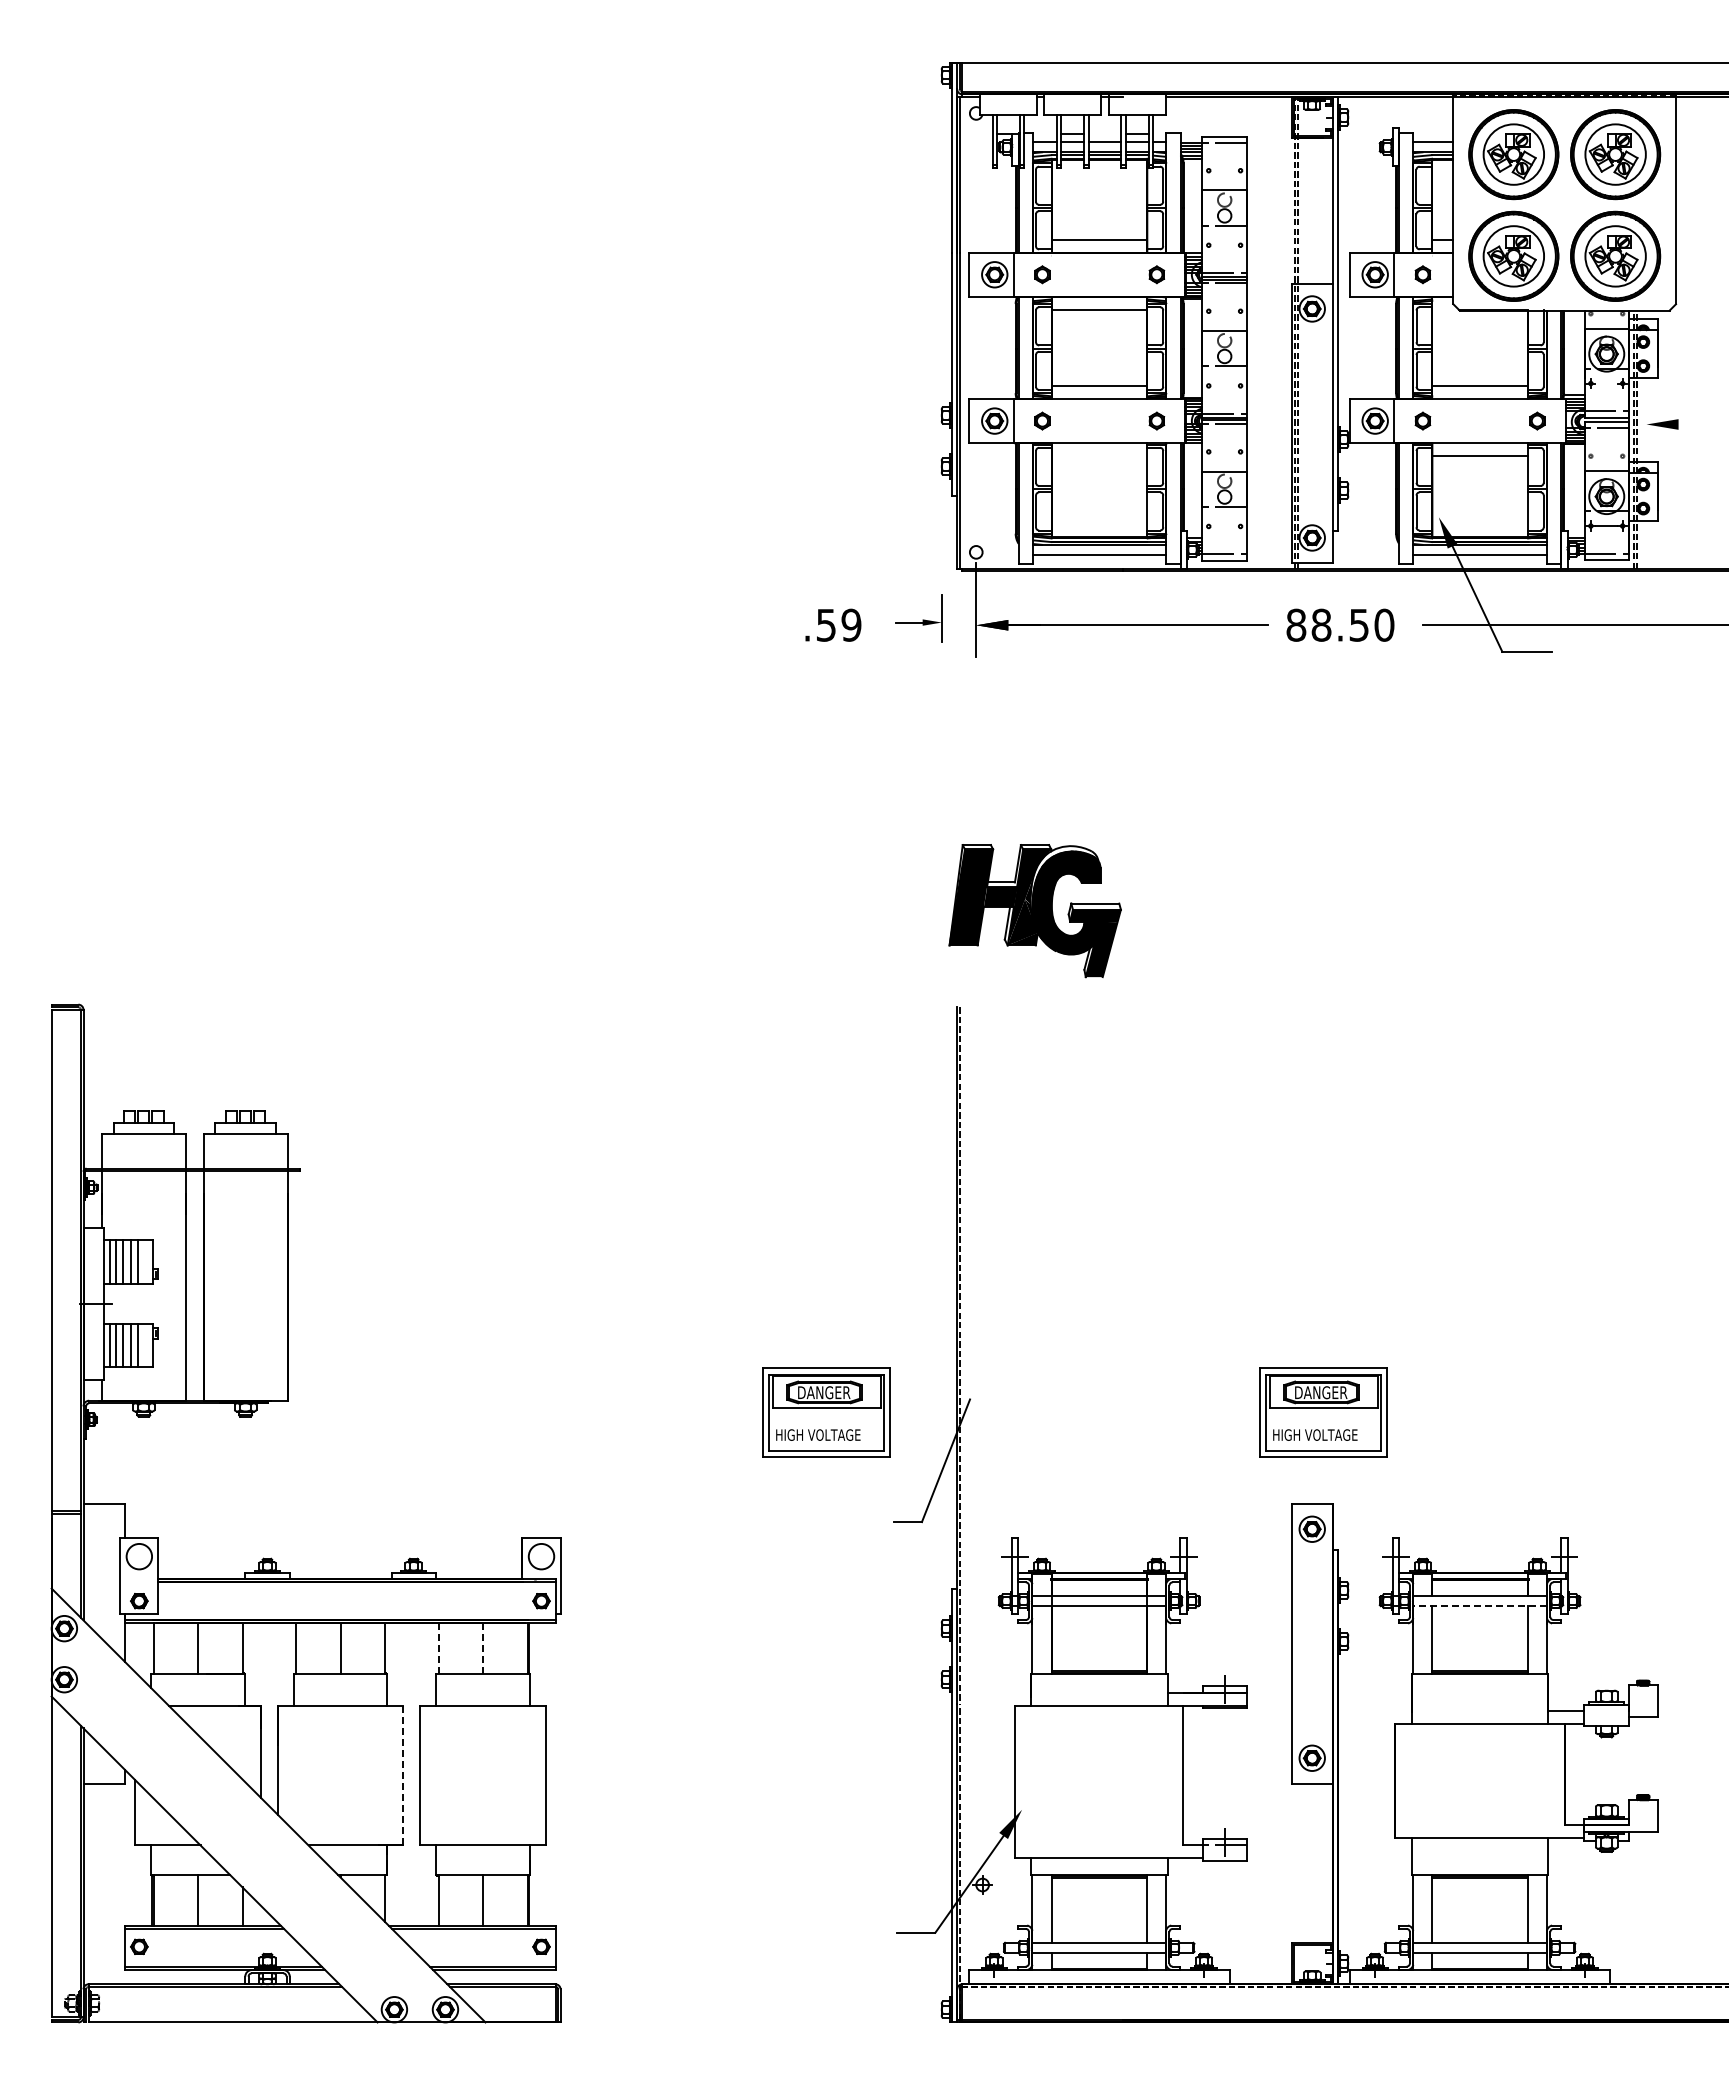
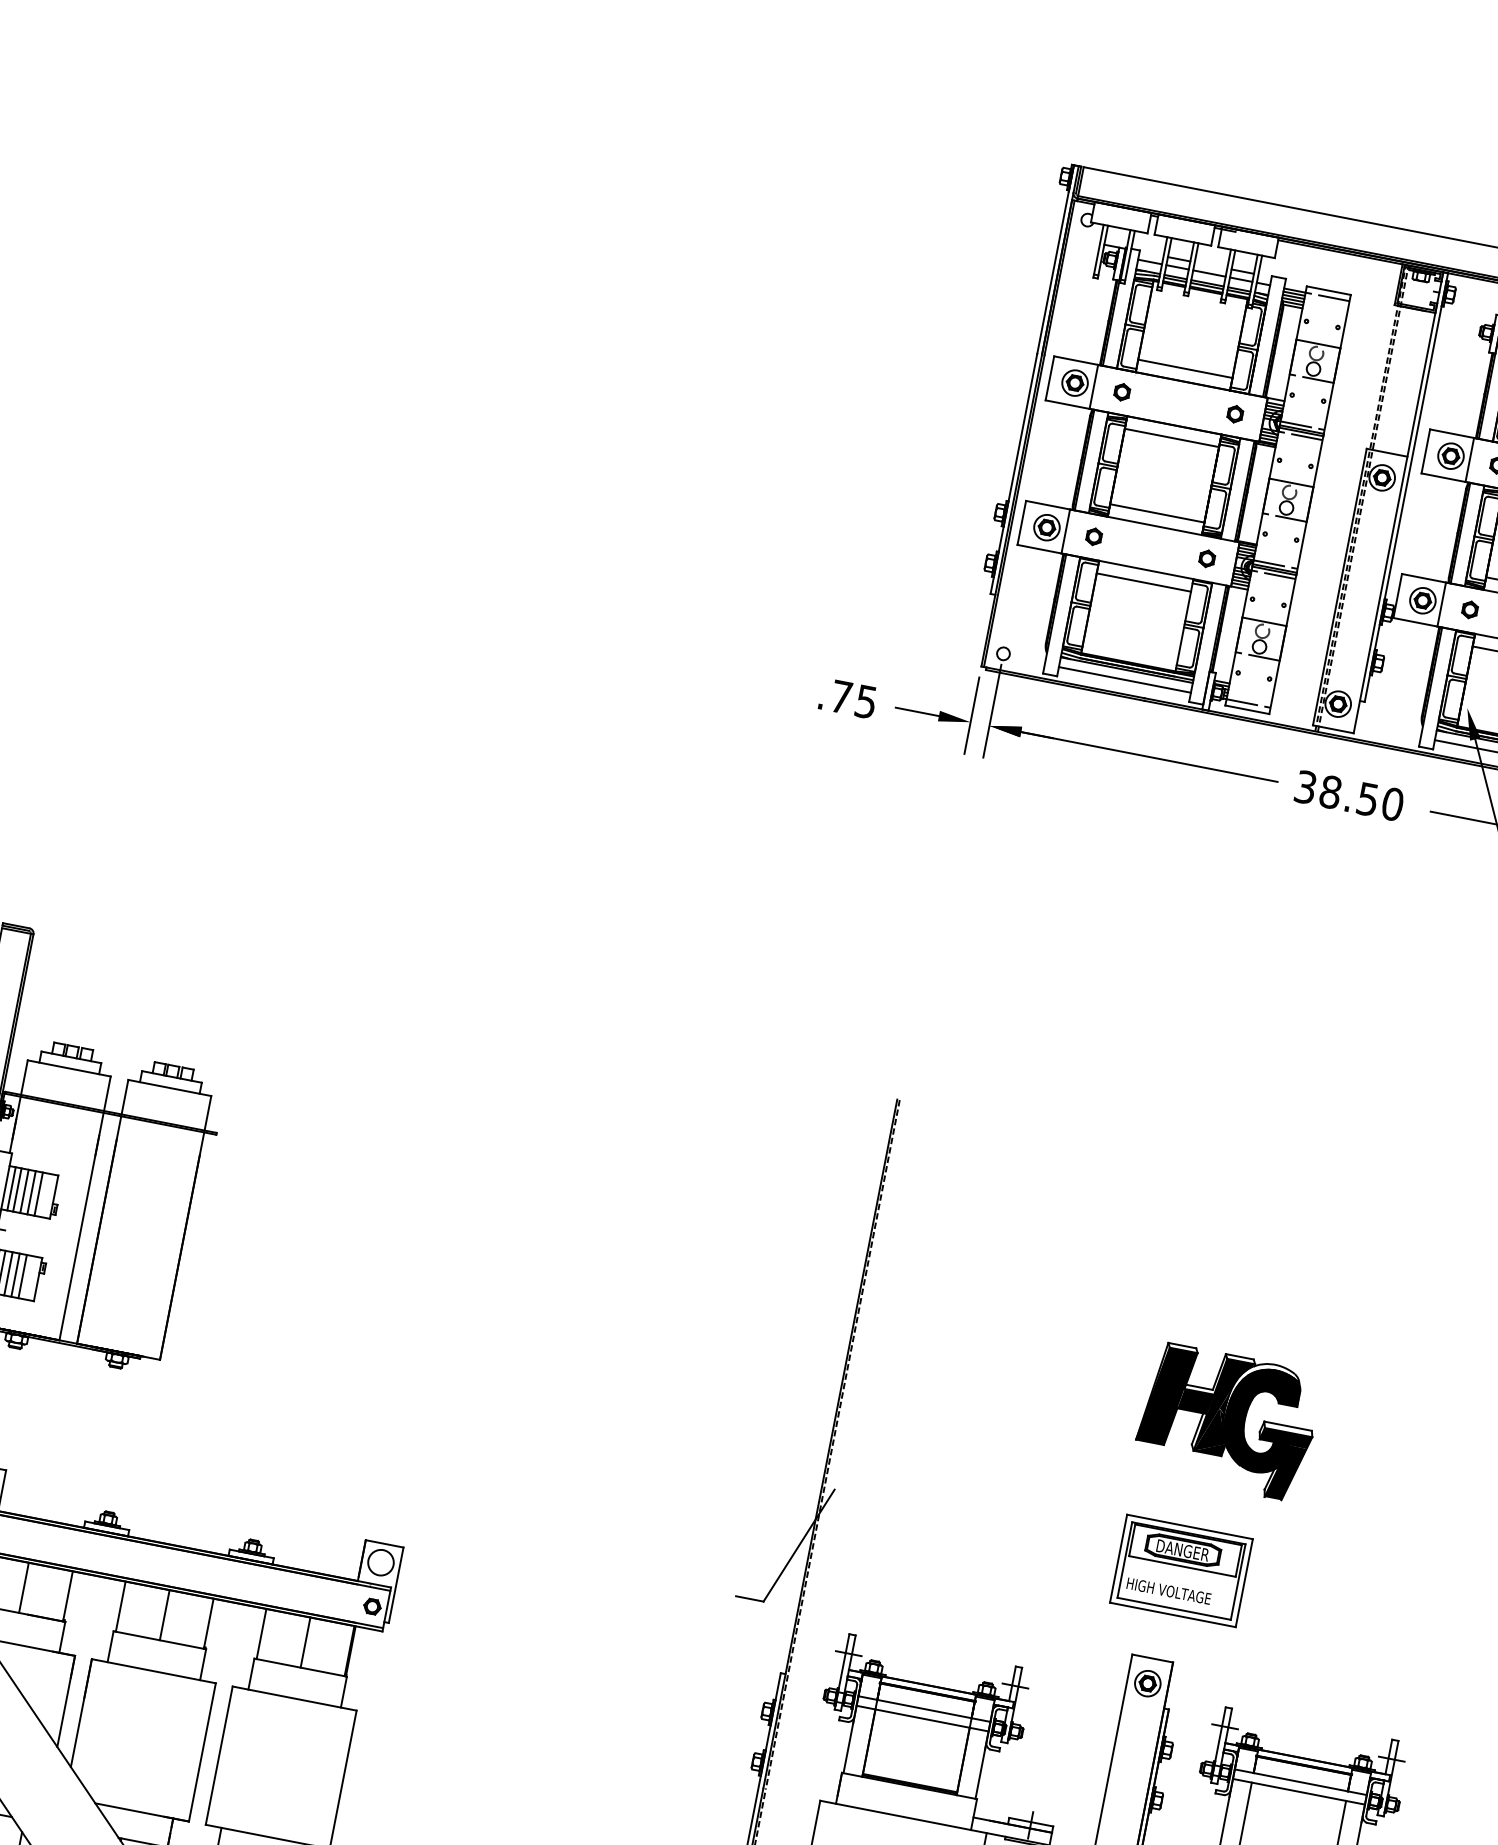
line: (1099, 456) -> (1143, 582), added
part: (918, 618) -> (933, 708), size x1.67
text: (839, 624) -> (854, 698), .59 -> .75
text: (1296, 624) -> (1306, 786), 88.50 -> 38.50
part: (1034, 911) -> (1226, 1422), moved
part: (826, 1412) -> (690, 1474), removed
line: (1480, 1606) -> (1299, 1792), dashed -> solid
line: (438, 1648) -> (261, 1633), dashed -> solid
line: (483, 1649) -> (305, 1643), dashed -> solid
line: (403, 1775) -> (202, 1752), dashed -> solid

